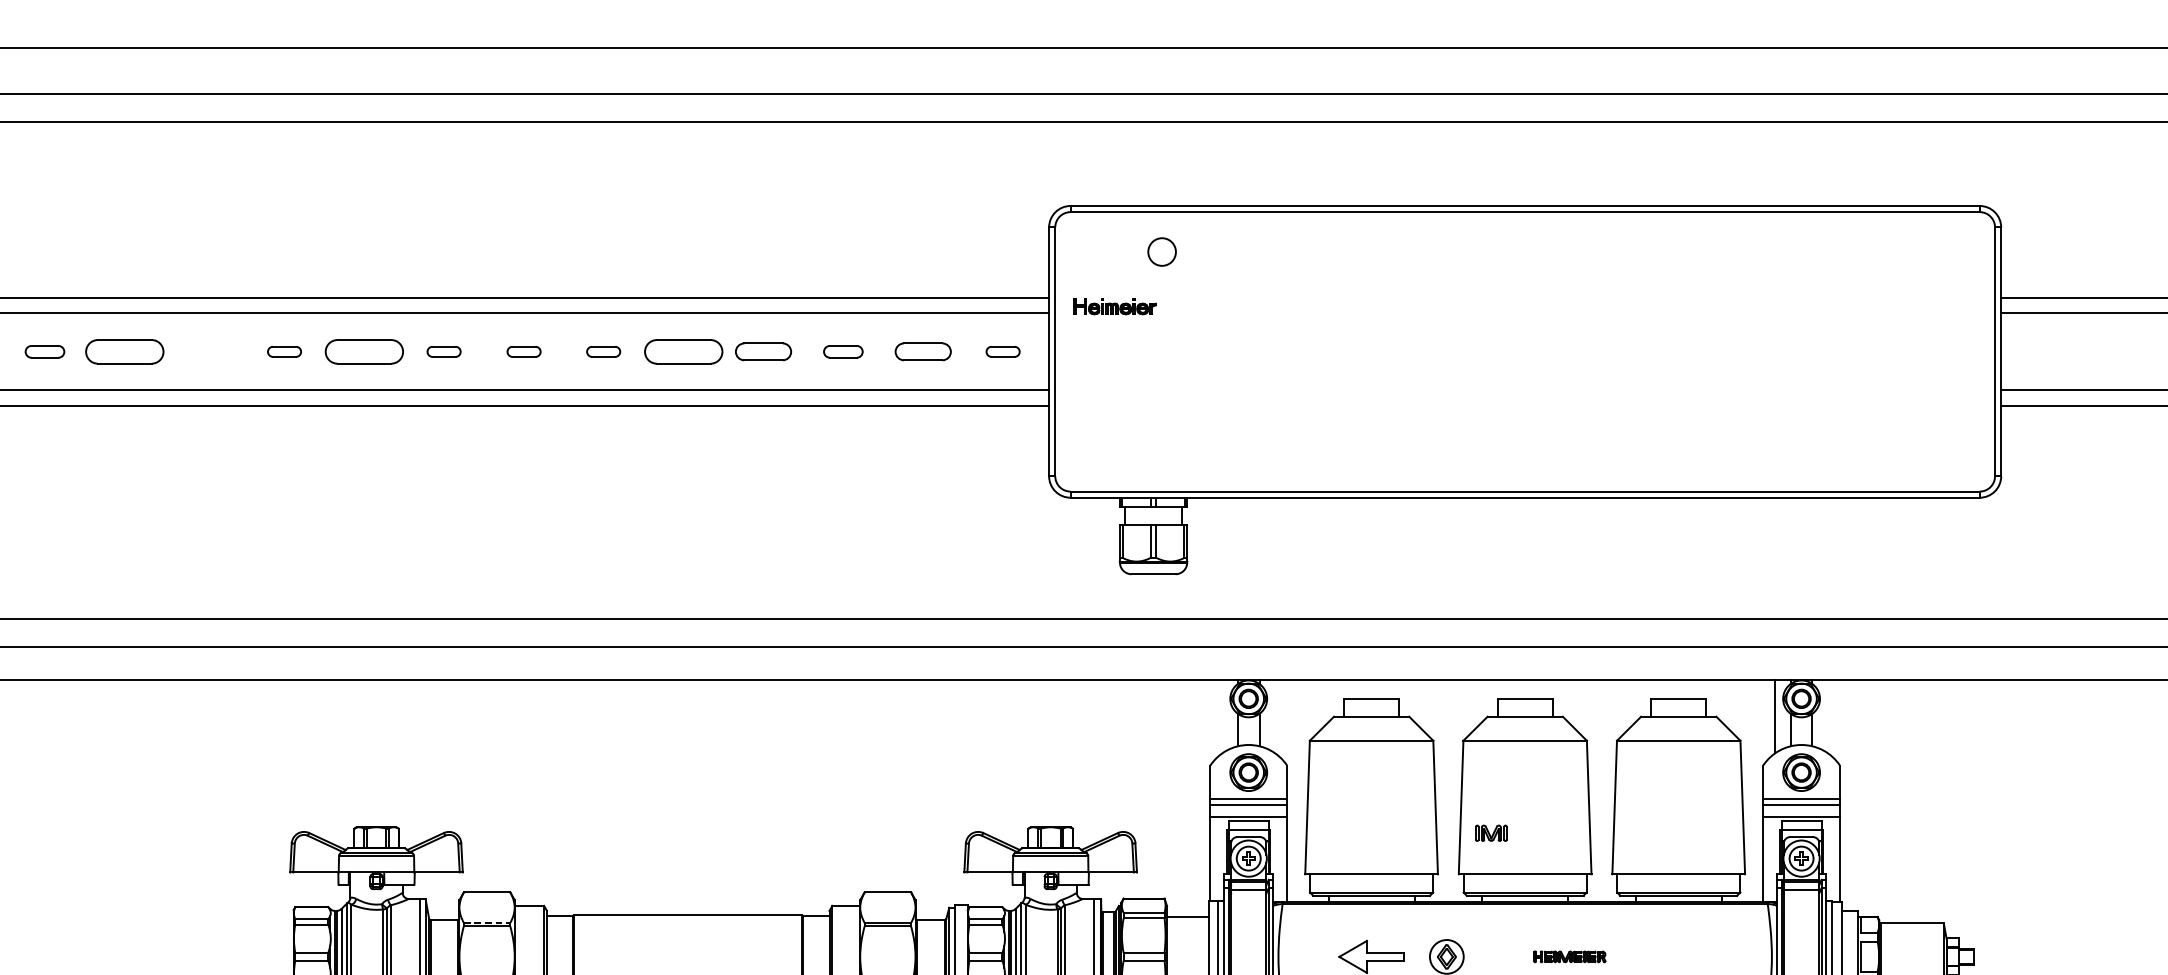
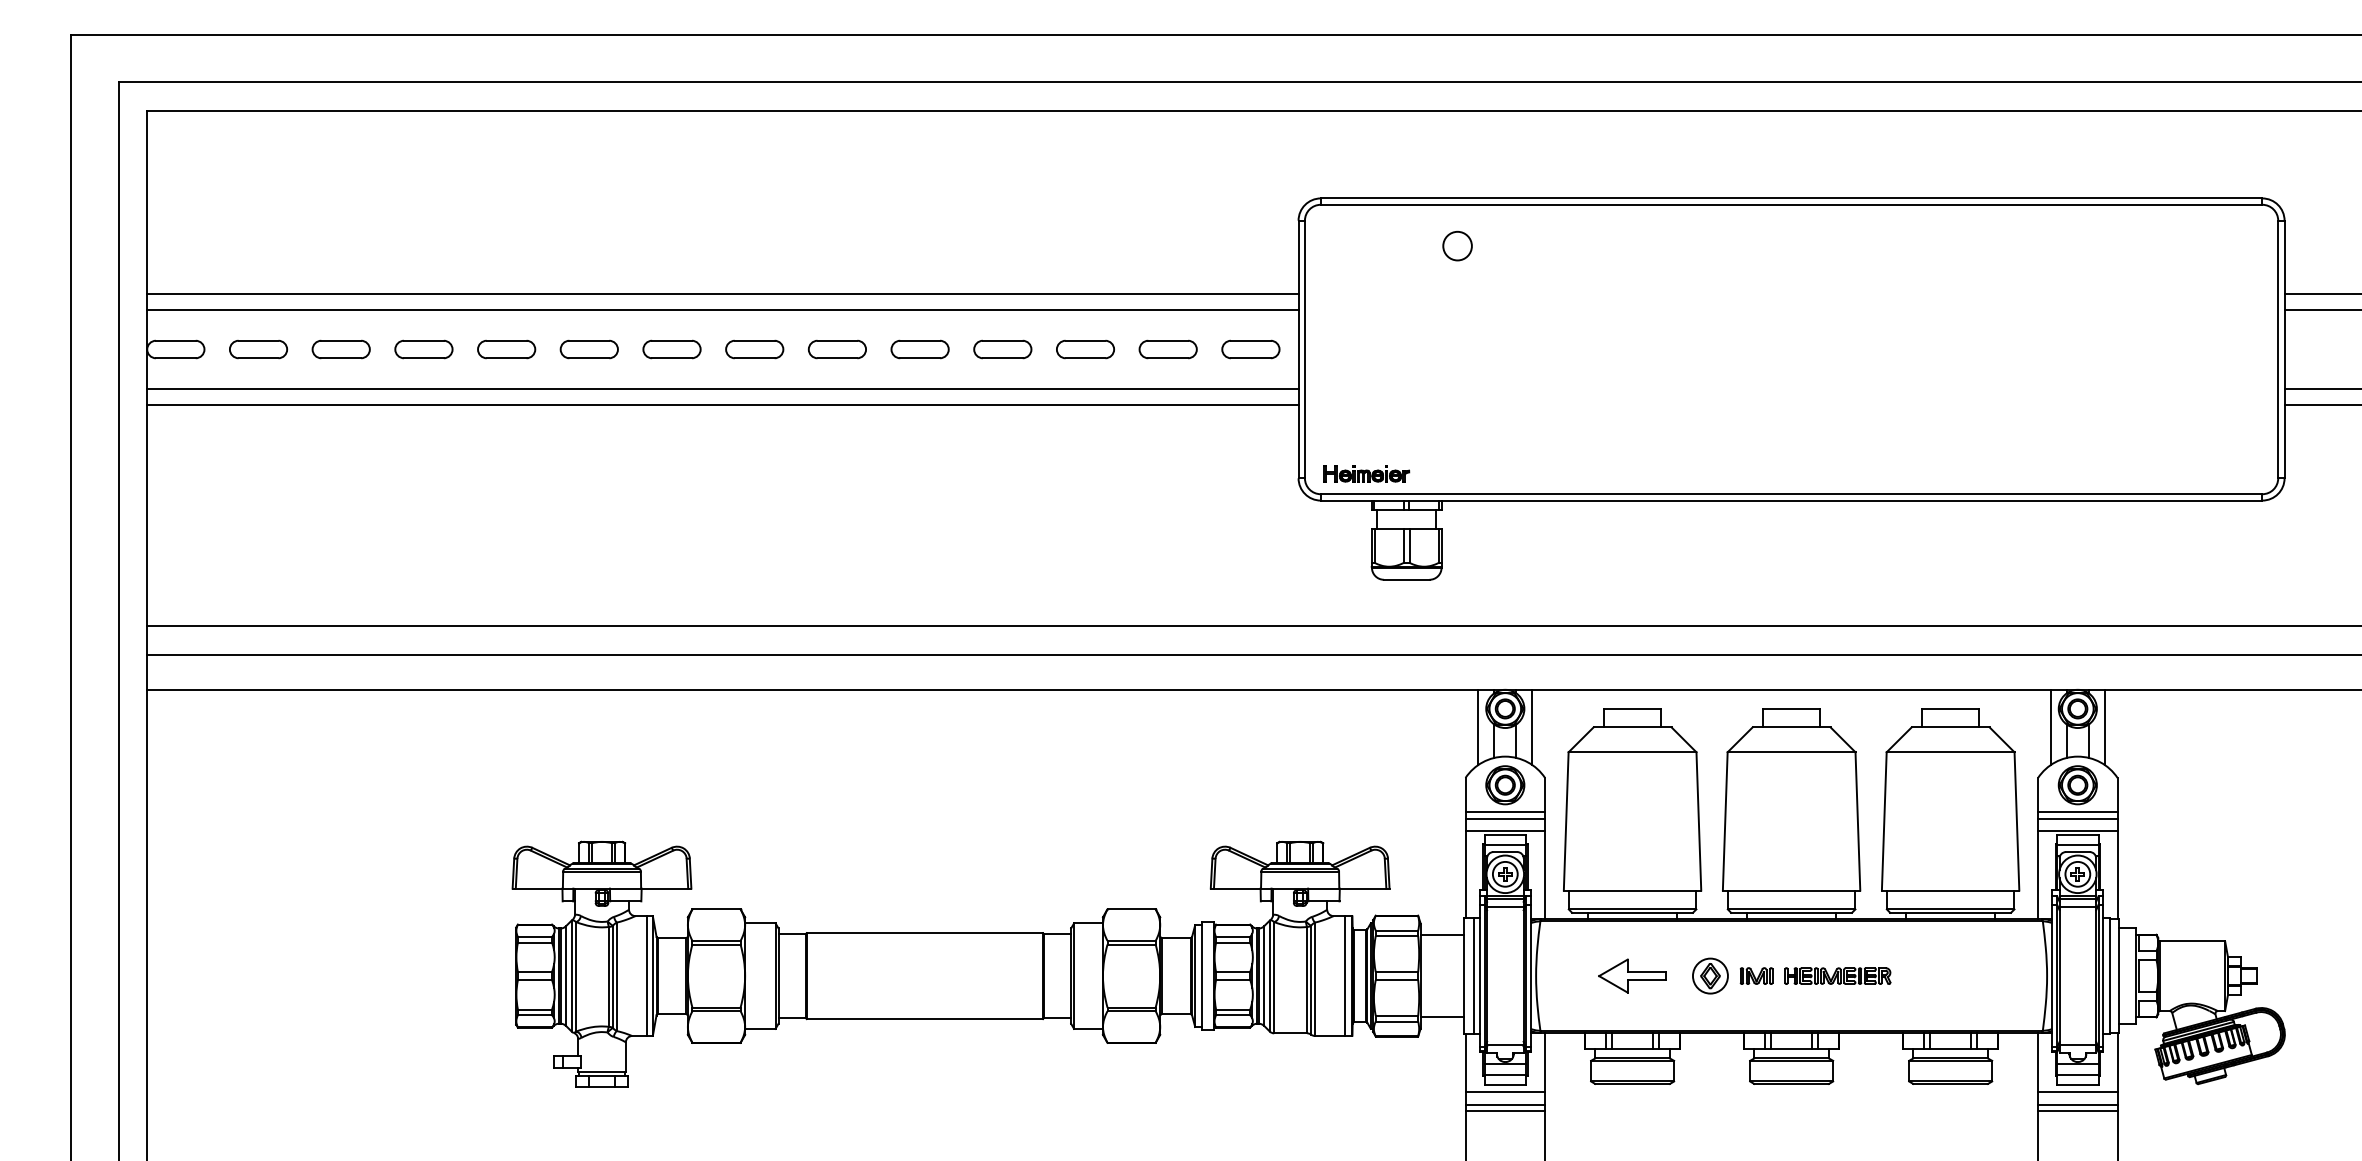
circle: (1162, 251) -> (1457, 245), moved
part: (1114, 306) -> (1366, 473), moved
part: (44, 351) -> (258, 349), size x1.43
part: (124, 351) -> (340, 349), size x0.71
part: (204, 351) -> (423, 349), added
part: (284, 351) -> (506, 349), size x1.67
part: (363, 351) -> (588, 349), size x0.71
part: (443, 351) -> (671, 349), size x1.67
part: (523, 351) -> (754, 349), size x1.67
part: (602, 351) -> (836, 349), size x1.67
part: (683, 351) -> (919, 349), size x0.71
part: (843, 351) -> (1085, 349), size x1.43
part: (1002, 351) -> (1250, 349), size x1.67
line: (1222, 716) -> (1478, 727), added
line: (1274, 716) -> (1532, 727), added
line: (1827, 716) -> (2104, 727), added
part: (1491, 832) -> (1756, 975), moved
line: (488, 922) -> (717, 940), dashed -> solid
part: (1569, 956) -> (1837, 975), size x1.43

